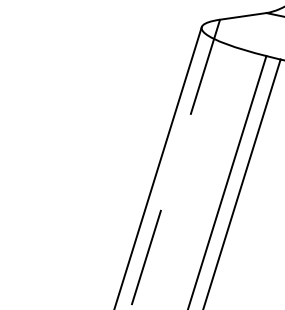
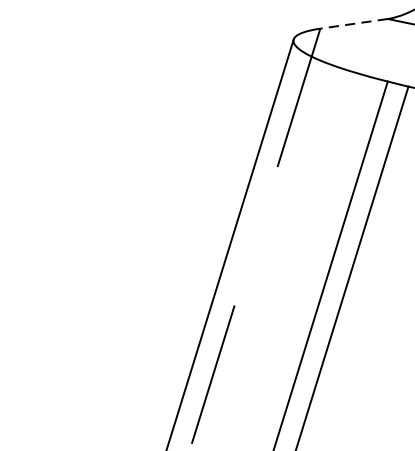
line: (242, 16) -> (353, 23), solid -> dashed

